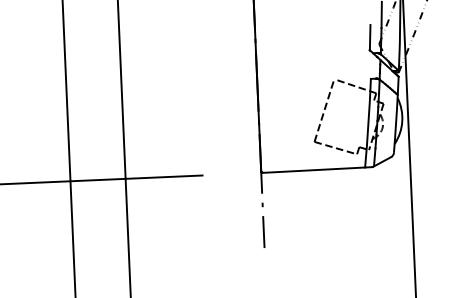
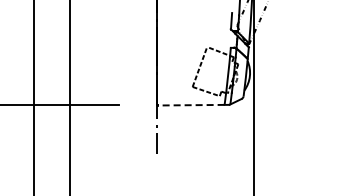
line: (312, 170) -> (190, 105), solid -> dashed

